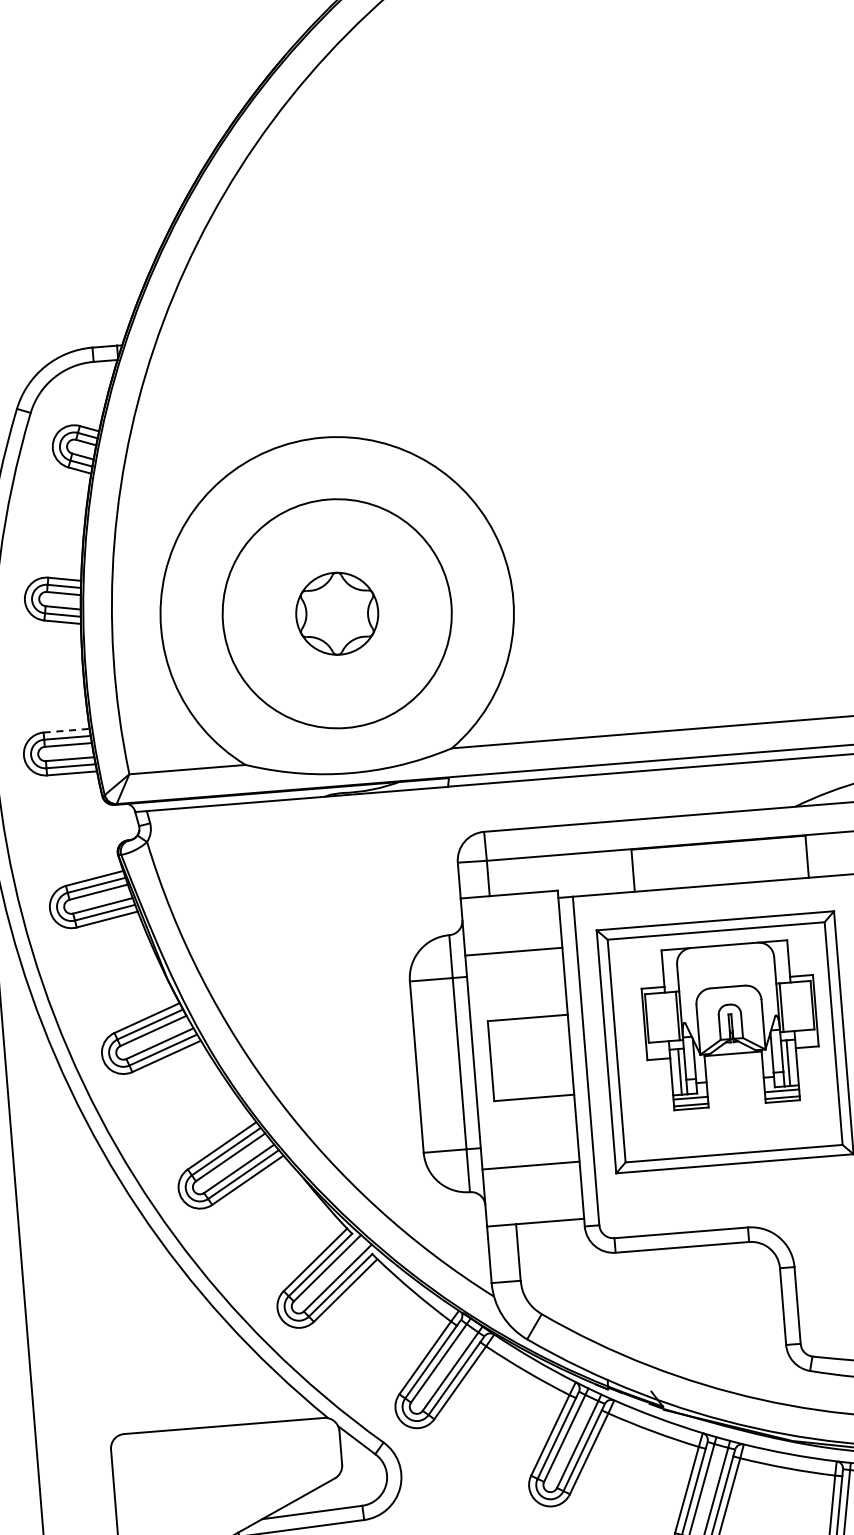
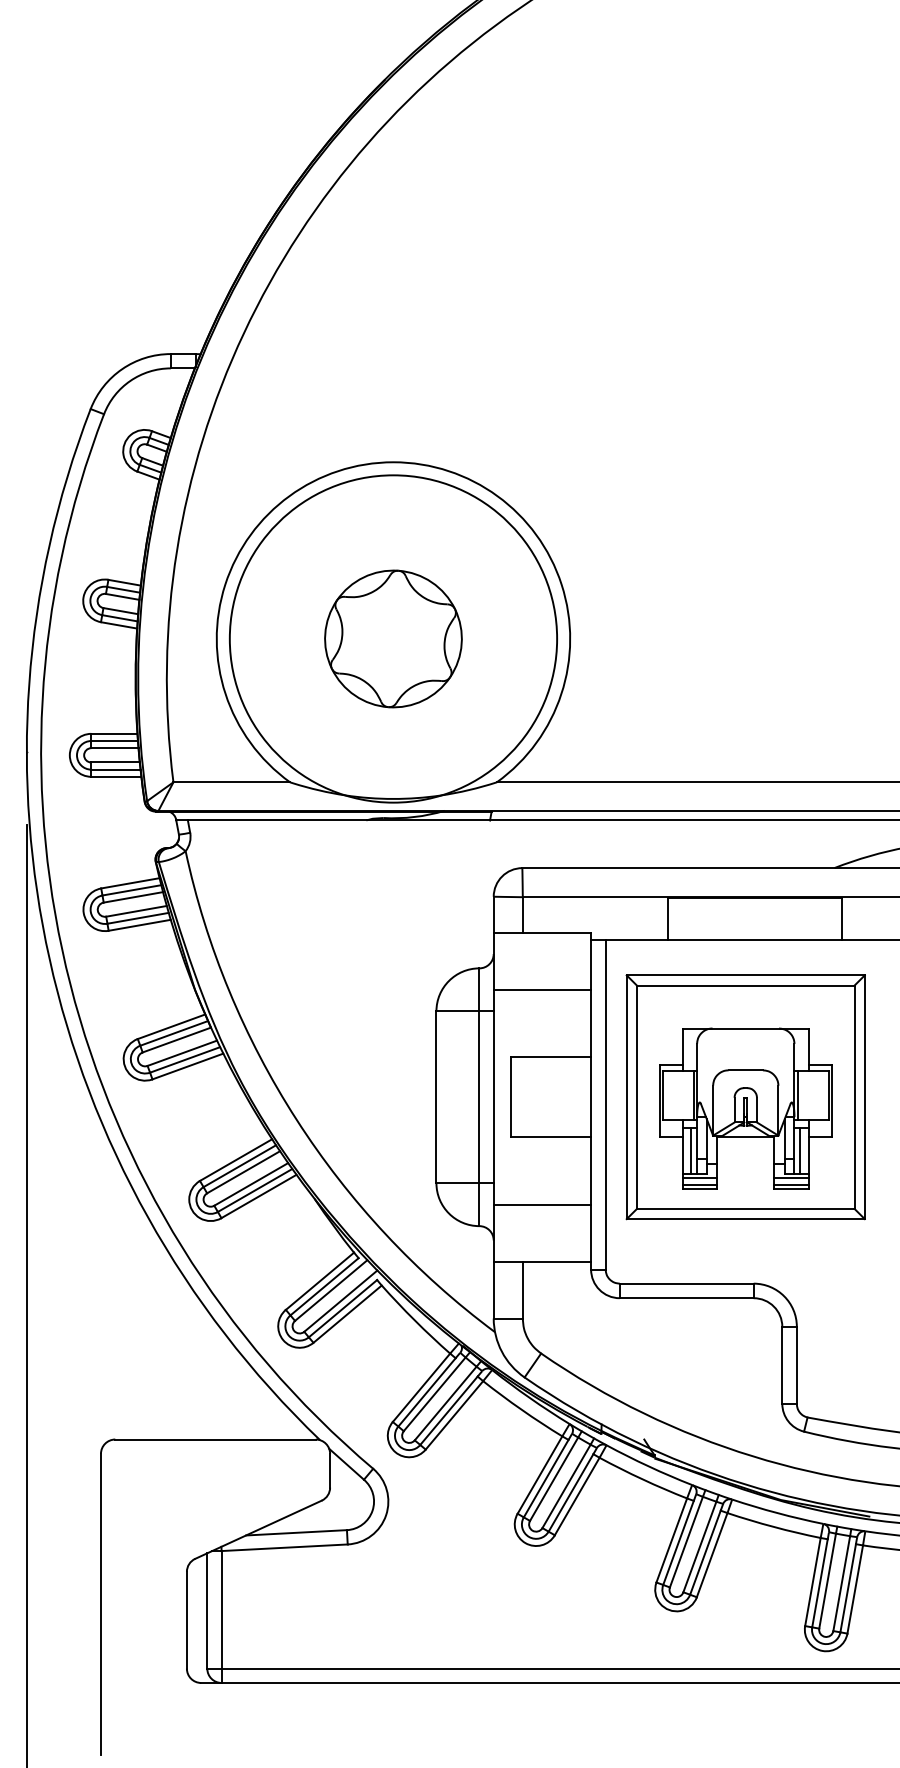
circle: (337, 613) -> (393, 638), size x1.43
part: (337, 613) -> (393, 638), size x1.67
line: (66, 730) -> (114, 733), dashed -> solid
part: (730, 1025) -> (745, 1108), moved

